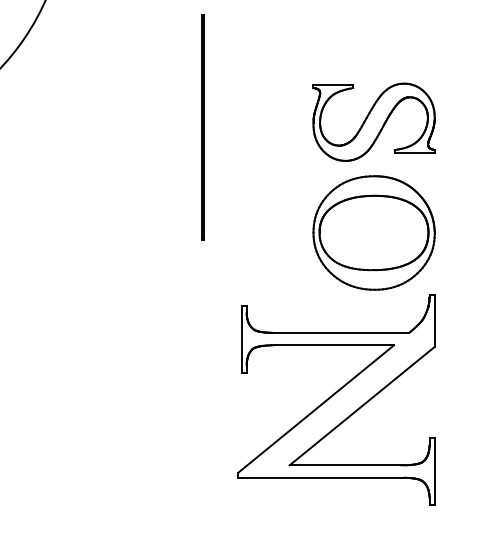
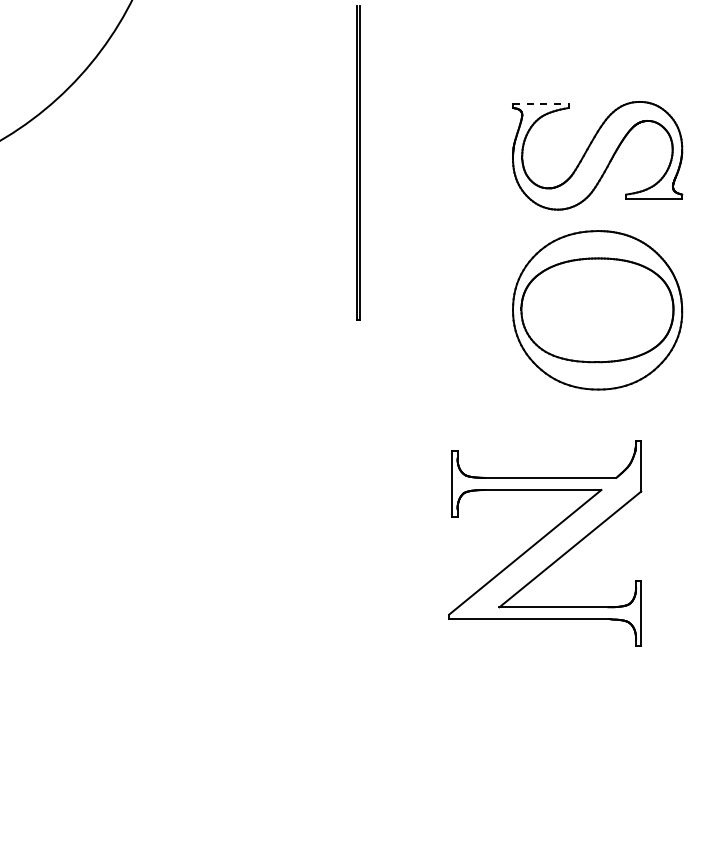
line: (333, 84) -> (540, 103), solid -> dashed
part: (336, 400) -> (545, 543), size x0.7

